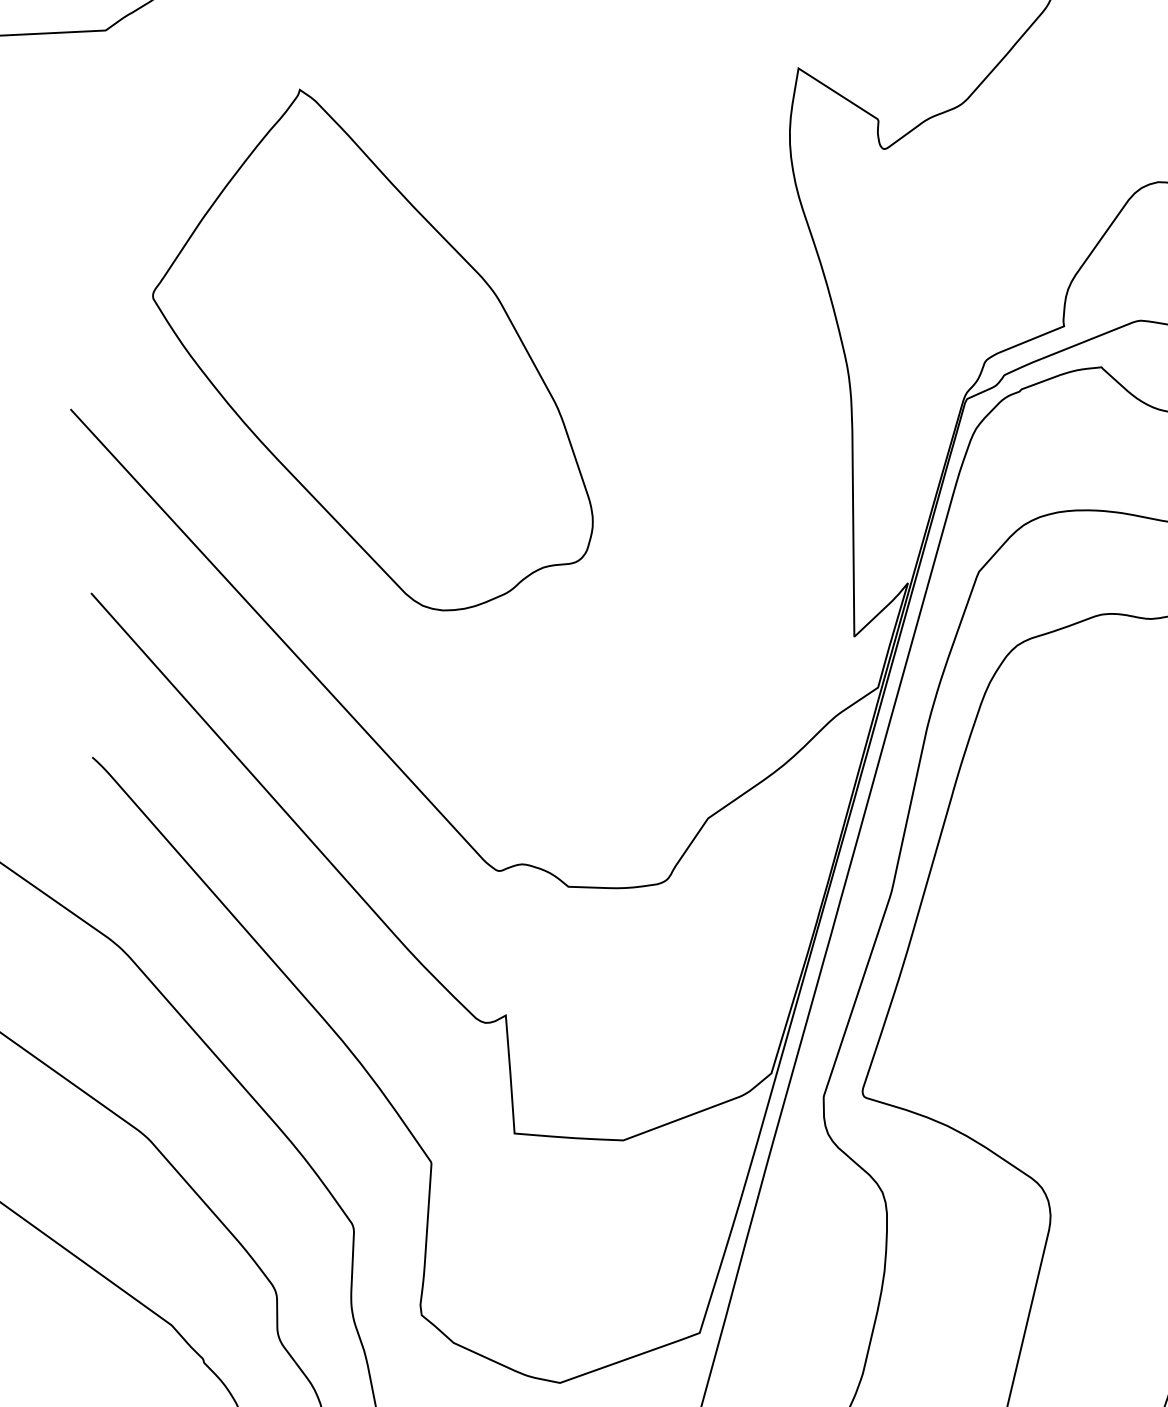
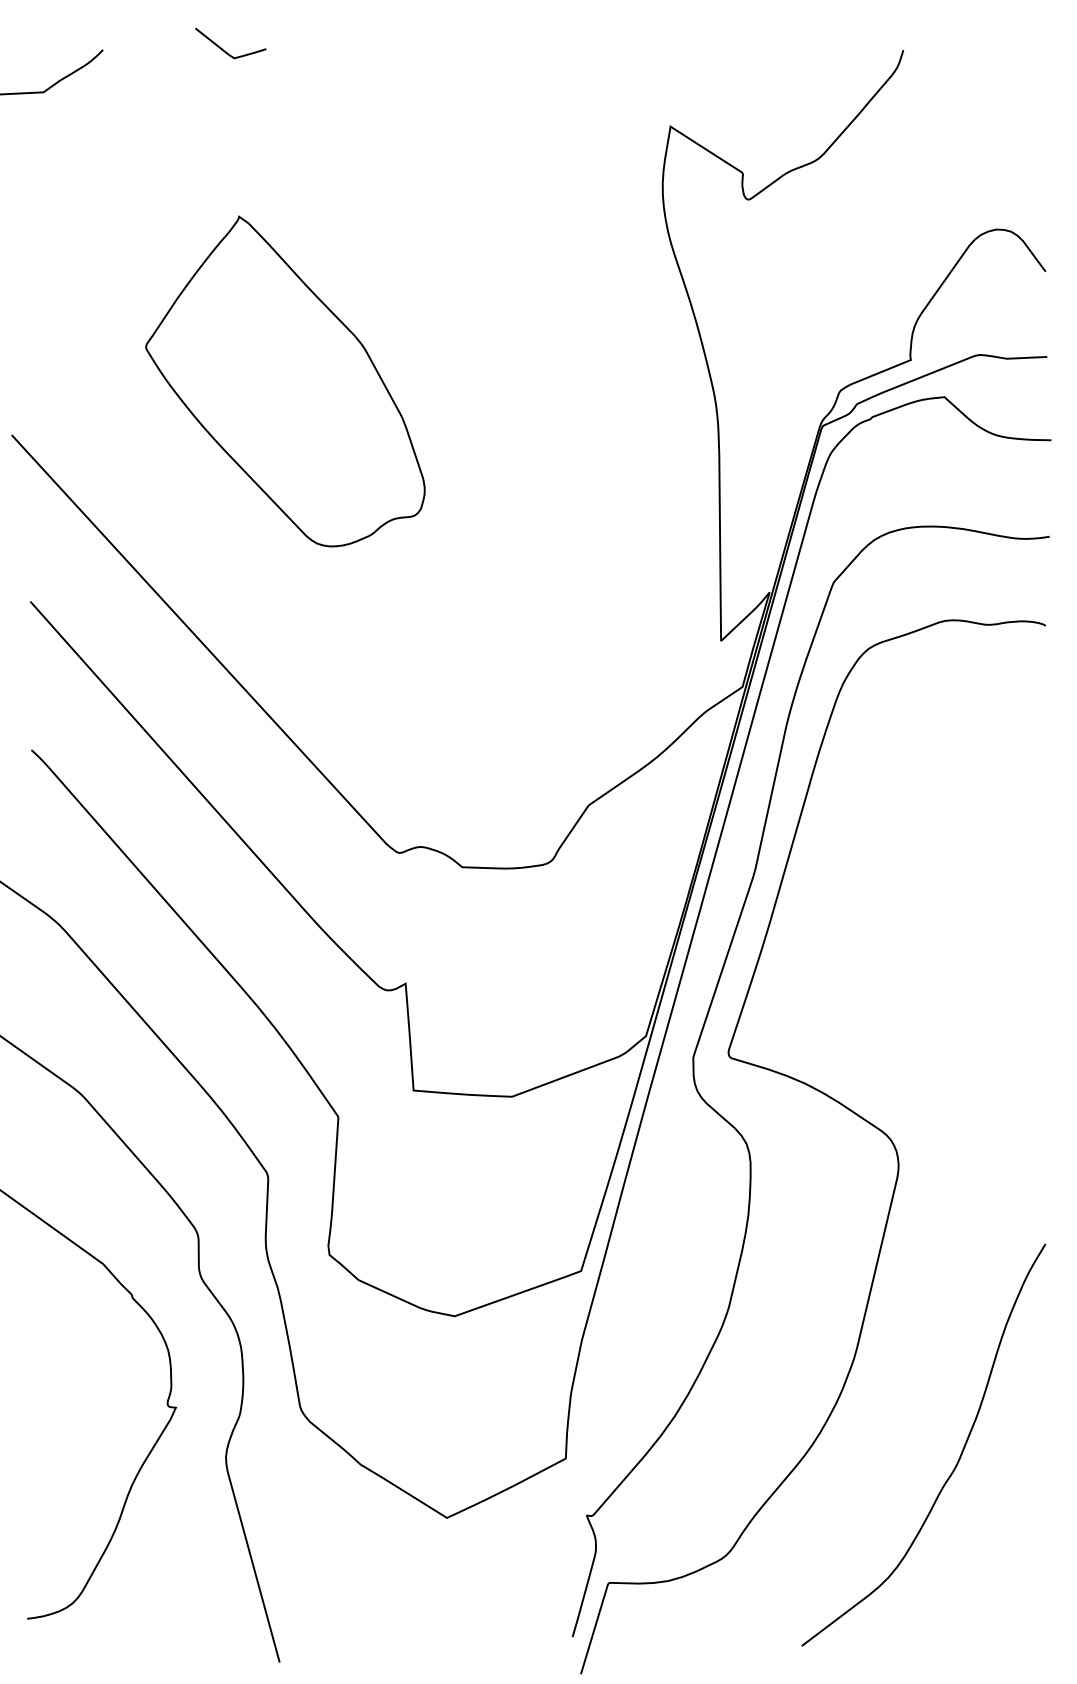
part: (373, 350) -> (285, 381), size x0.7

